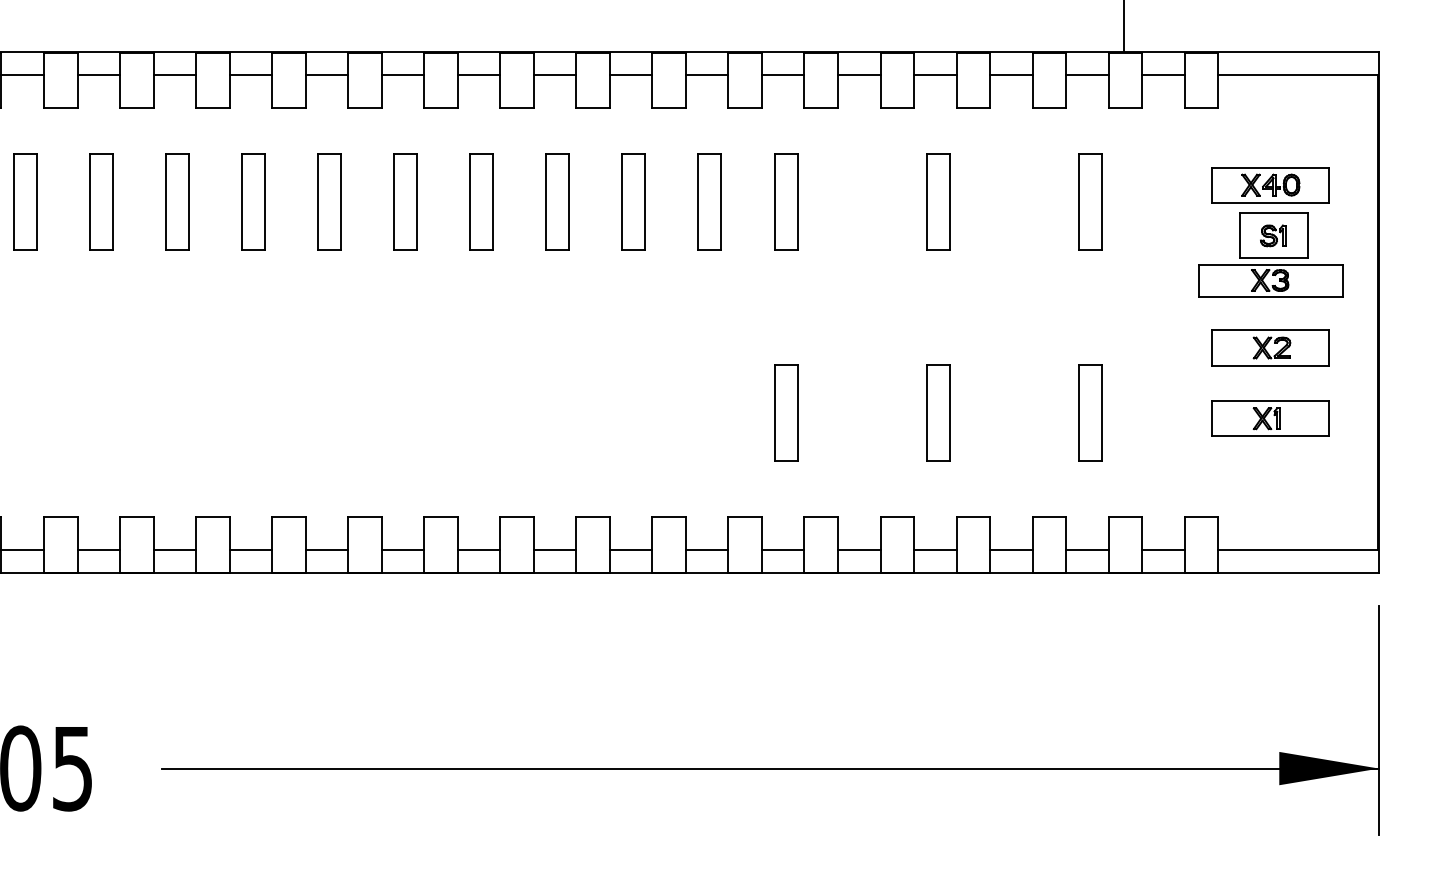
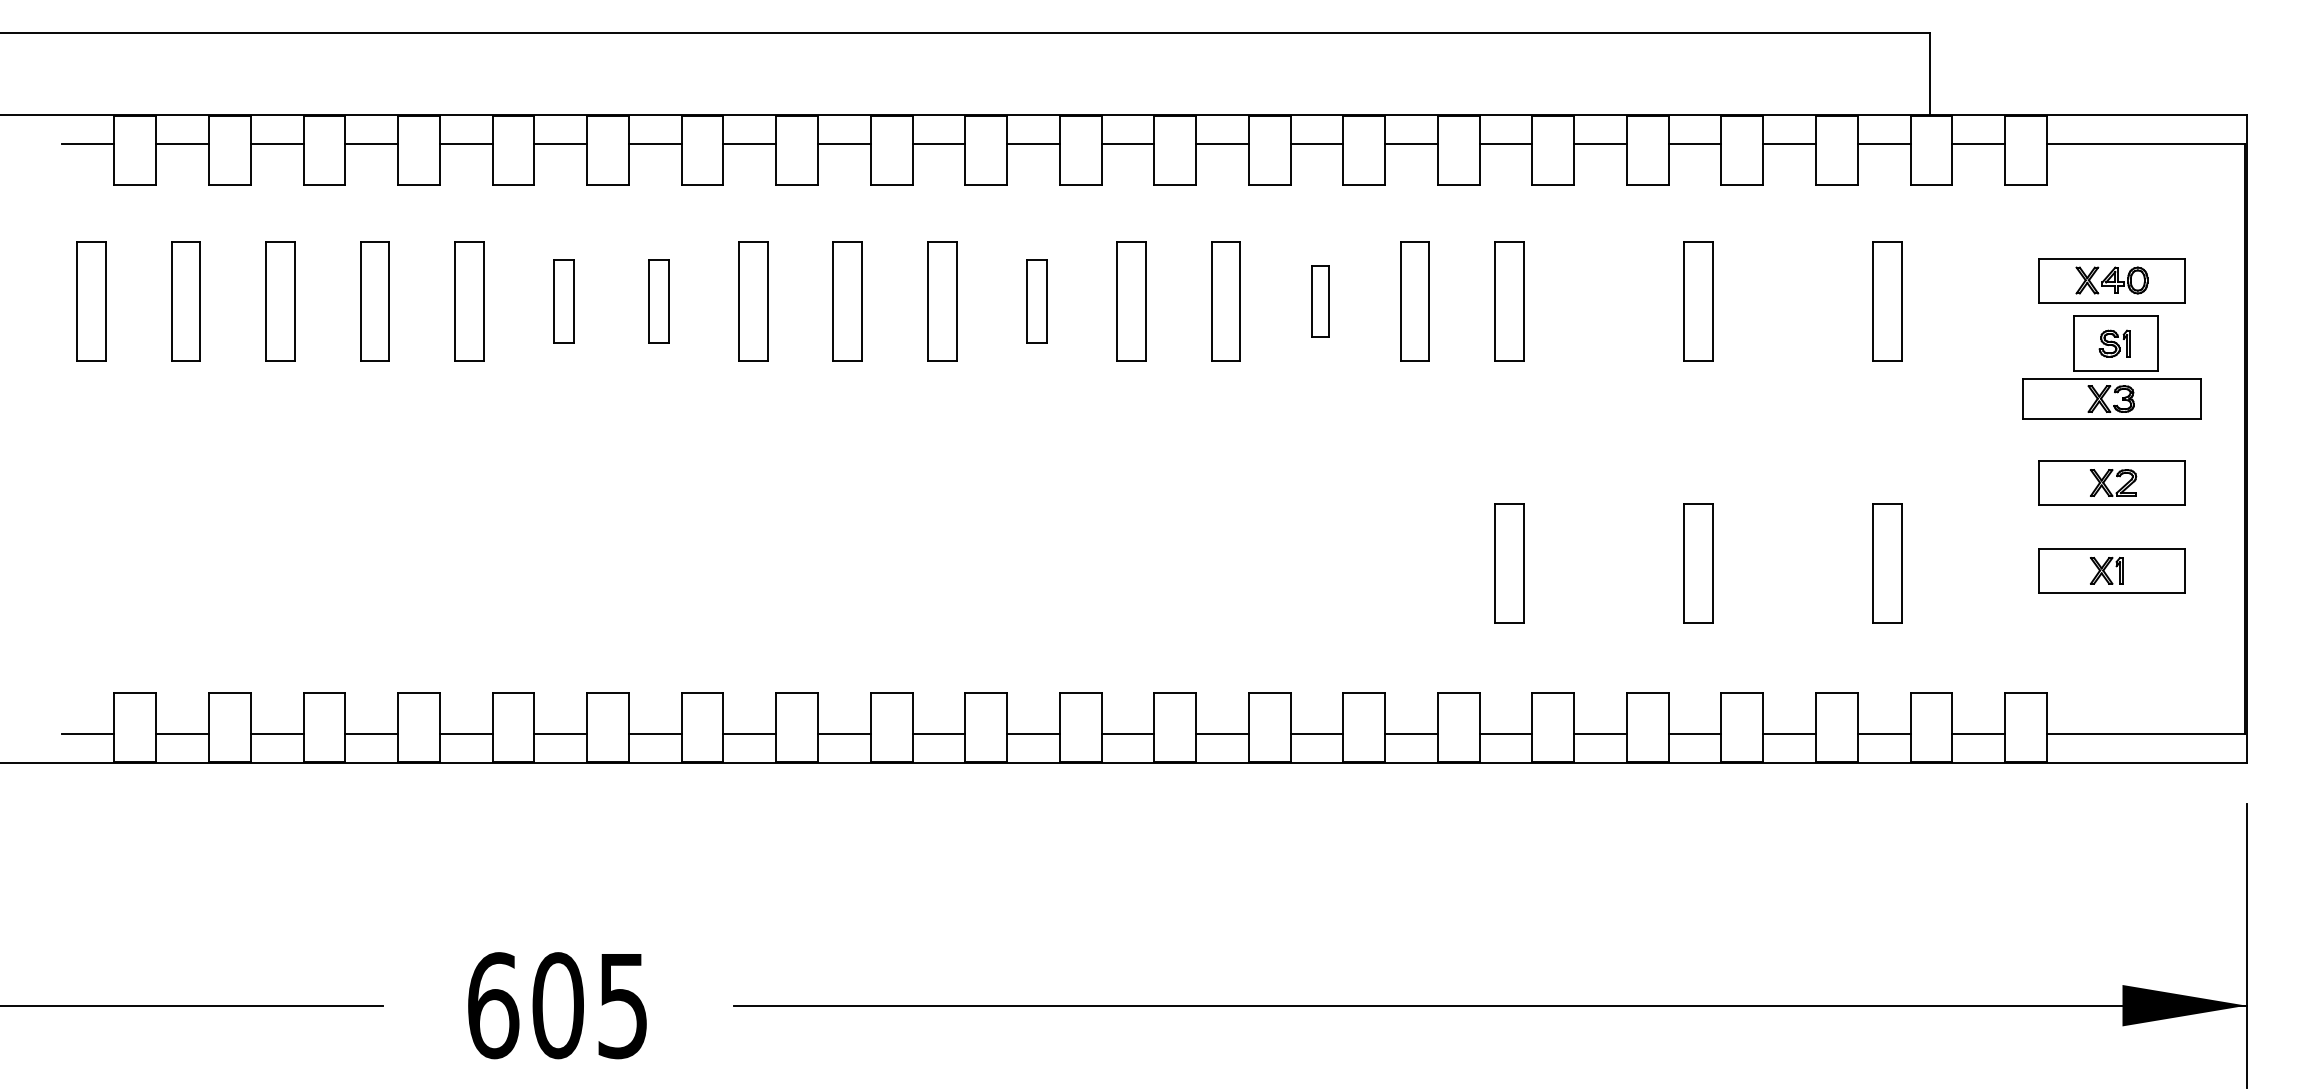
part: (24, 201) -> (563, 301), size x0.7
part: (101, 201) -> (658, 301), size x0.7
part: (405, 201) -> (1036, 301), size x0.7
part: (633, 201) -> (1320, 301), size x0.6

